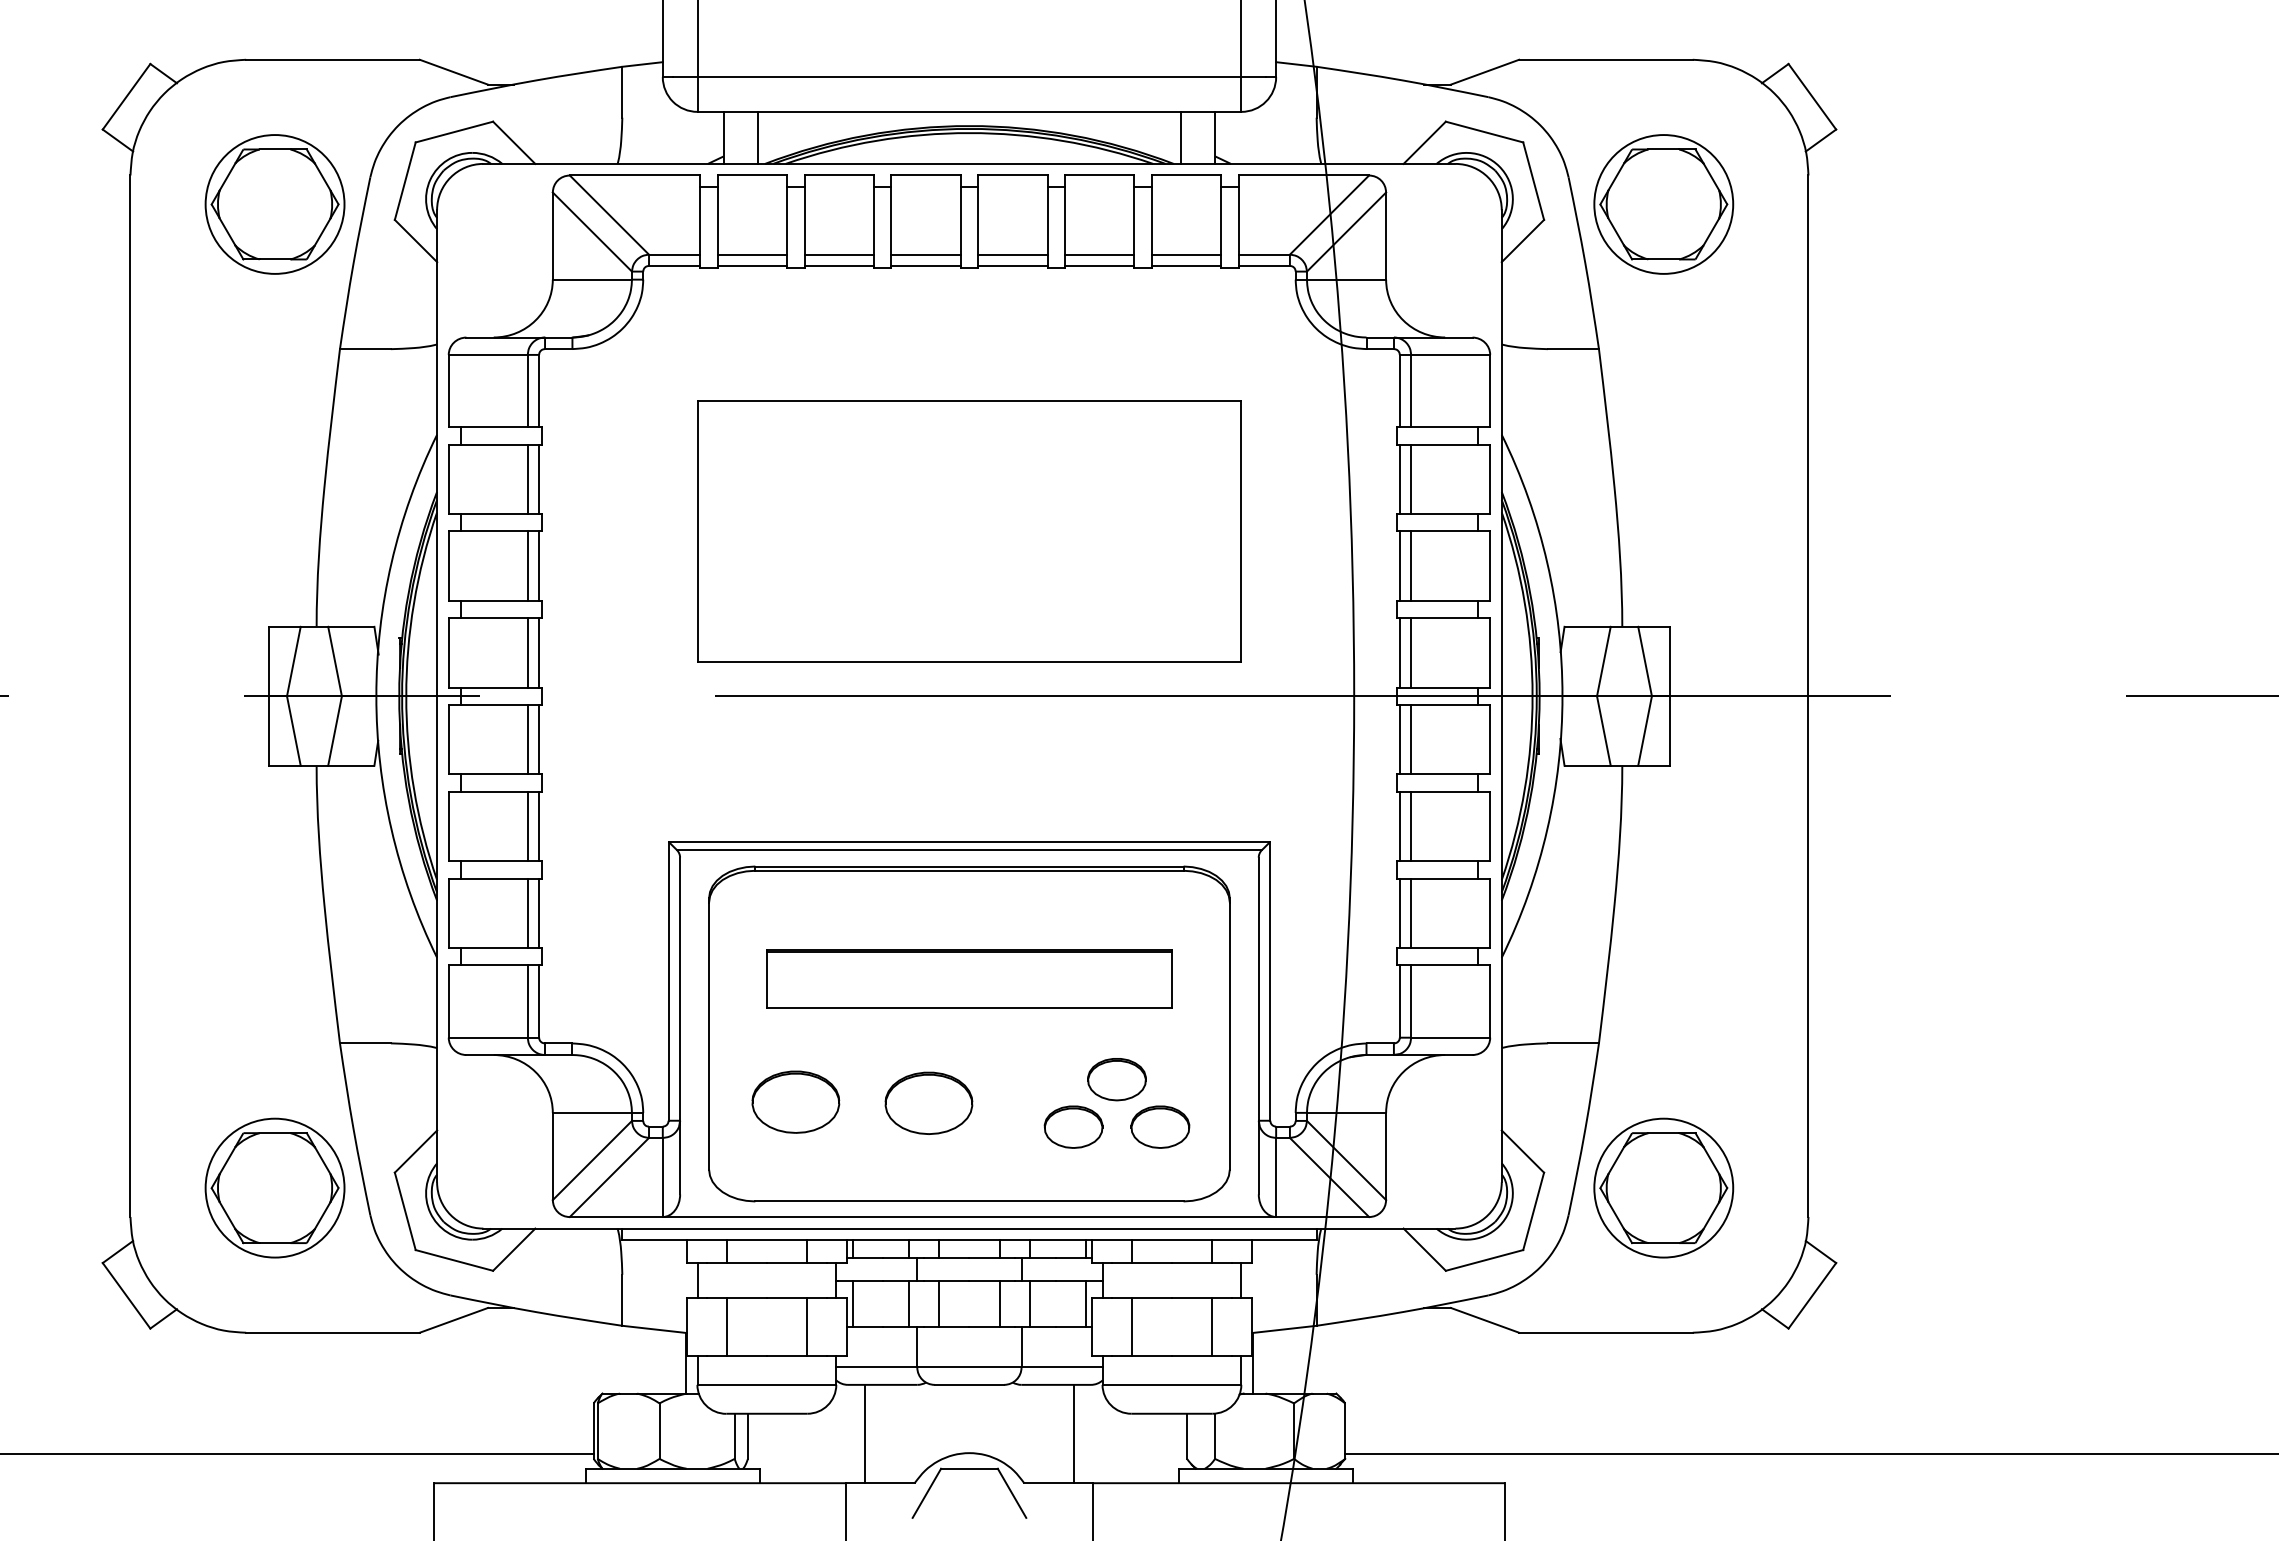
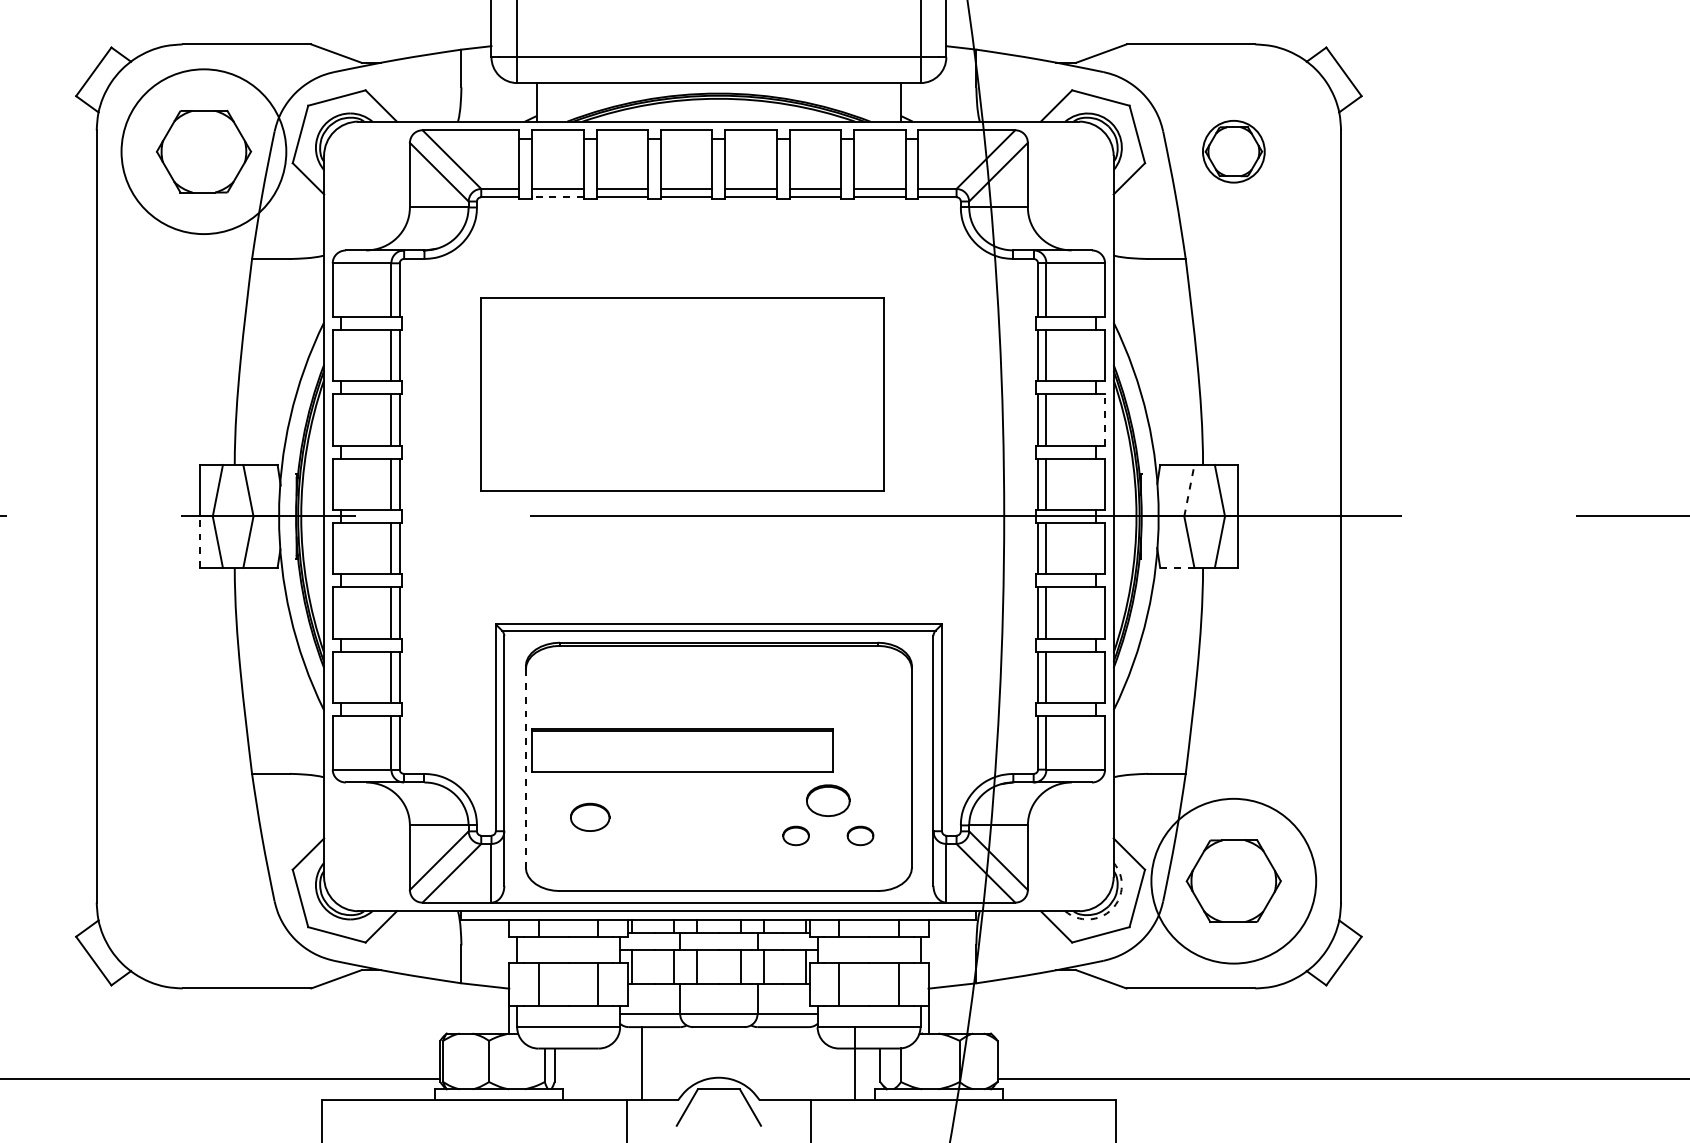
line: (758, 137) -> (562, 102), removed
line: (1180, 137) -> (875, 102), removed
circle: (274, 204) -> (203, 151), size x1.6
part: (1663, 204) -> (1233, 151), size x0.6
line: (752, 265) -> (558, 196), solid -> dashed
part: (969, 531) -> (682, 394), moved
line: (1490, 566) -> (1105, 420), solid -> dashed
line: (1603, 661) -> (1189, 490), solid -> dashed
line: (269, 730) -> (199, 541), solid -> dashed
line: (1588, 765) -> (1177, 567), solid -> dashed
part: (969, 978) -> (682, 750), moved
line: (709, 1036) -> (526, 768), solid -> dashed
part: (795, 1101) -> (589, 816), size x0.6
part: (928, 1102) -> (688, 817), removed
part: (1073, 1126) -> (796, 835), size x0.6
part: (1160, 1126) -> (860, 835), size x0.6
part: (274, 1187) -> (203, 880), removed
circle: (1663, 1187) -> (1233, 880), size x1.6
arc: (1499, 1226) -> (1111, 909), solid -> dashed
line: (1073, 1433) -> (855, 1063), moved

